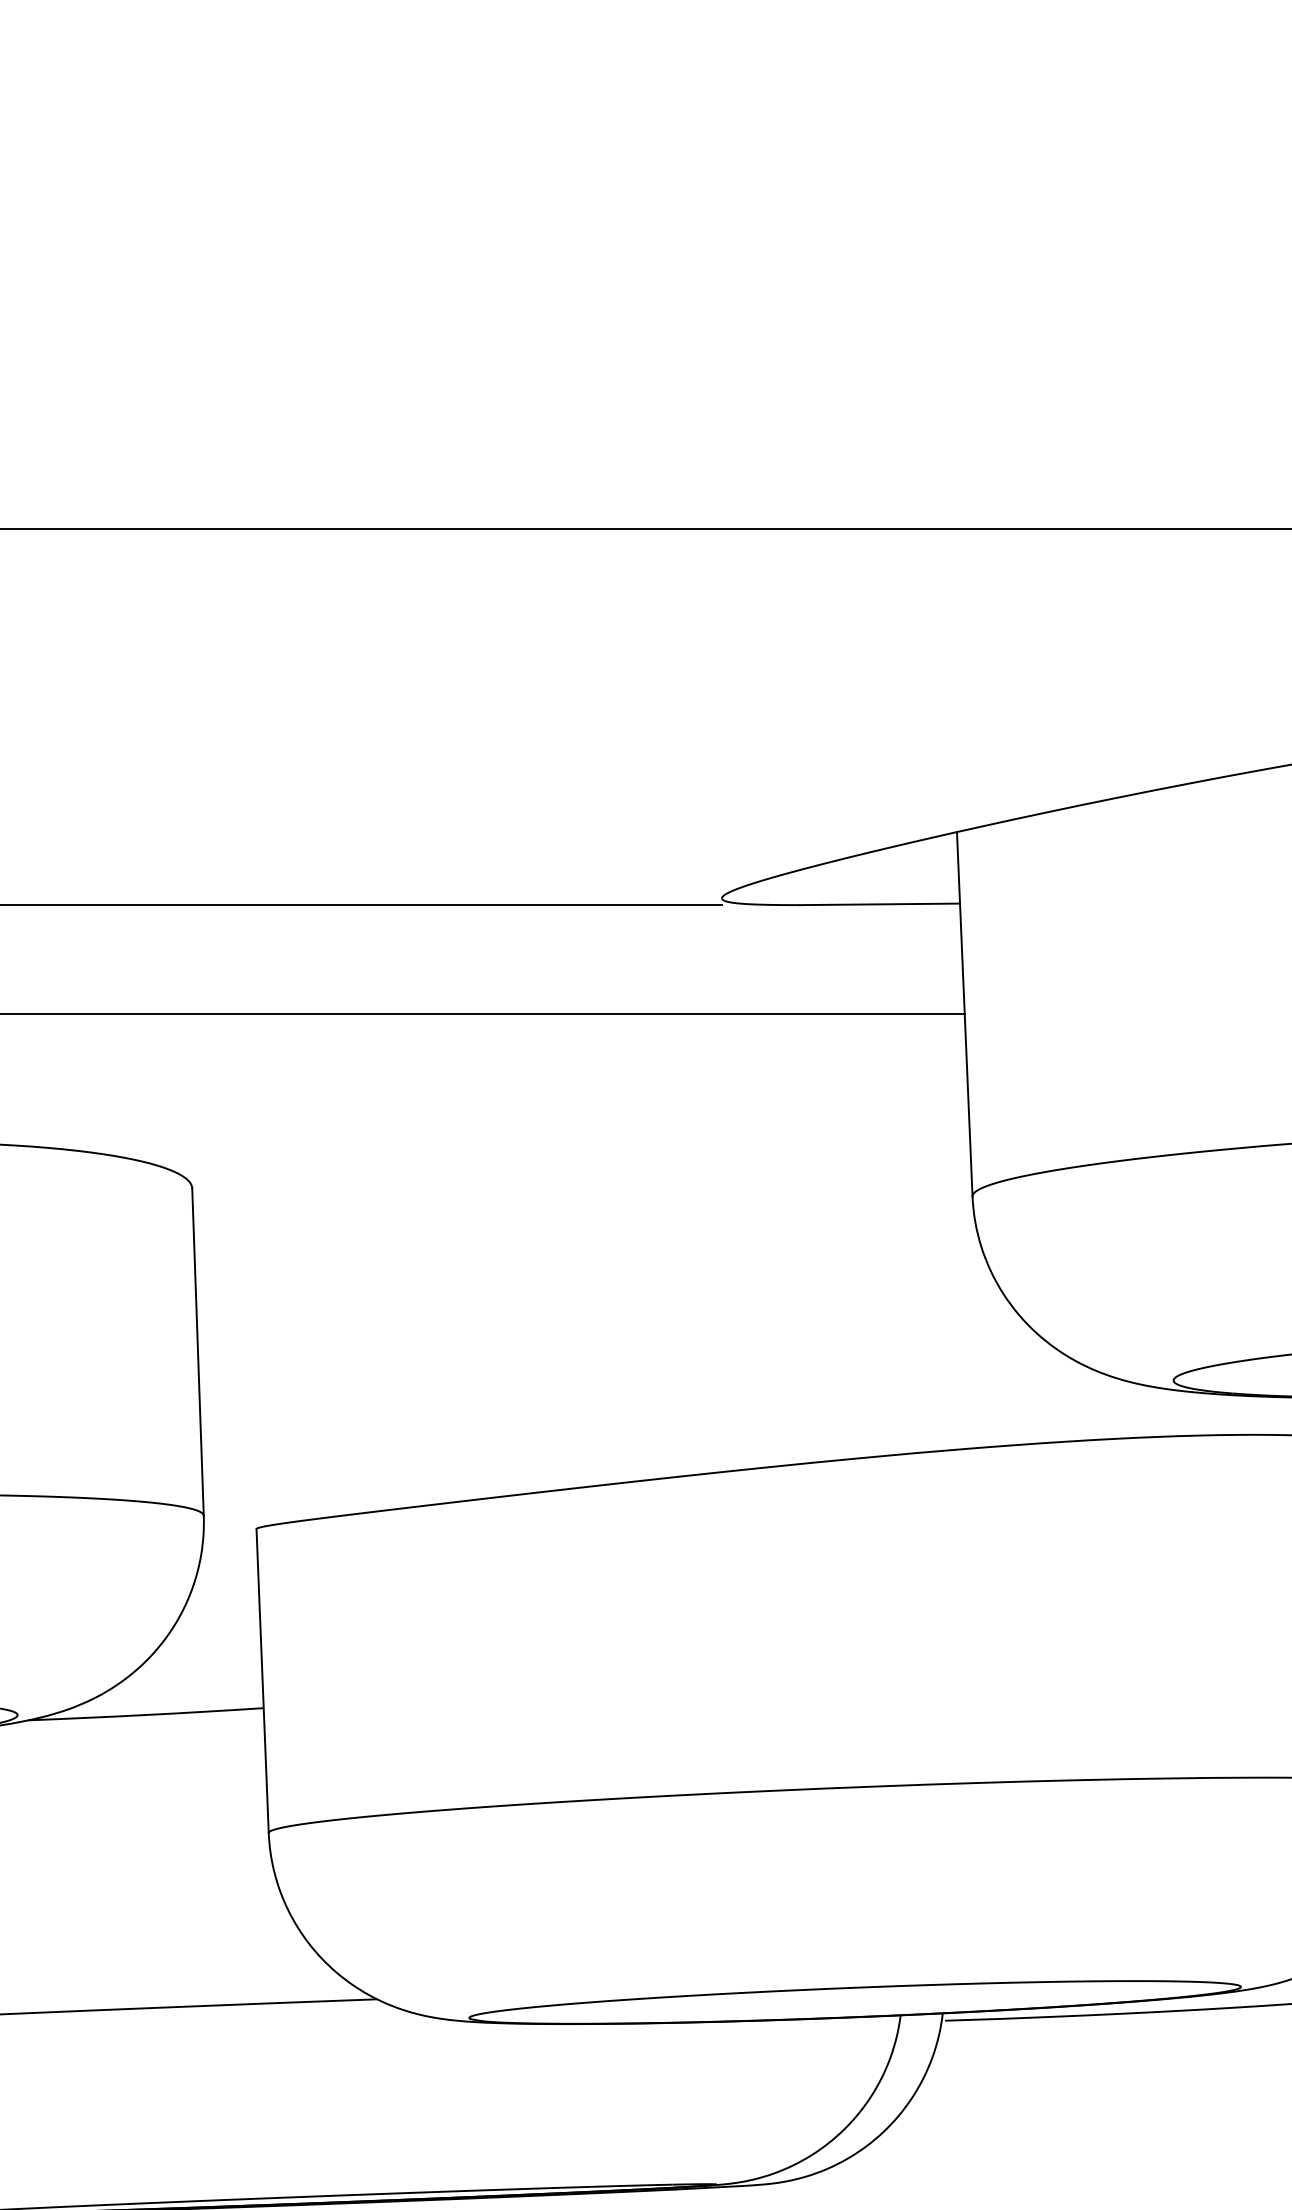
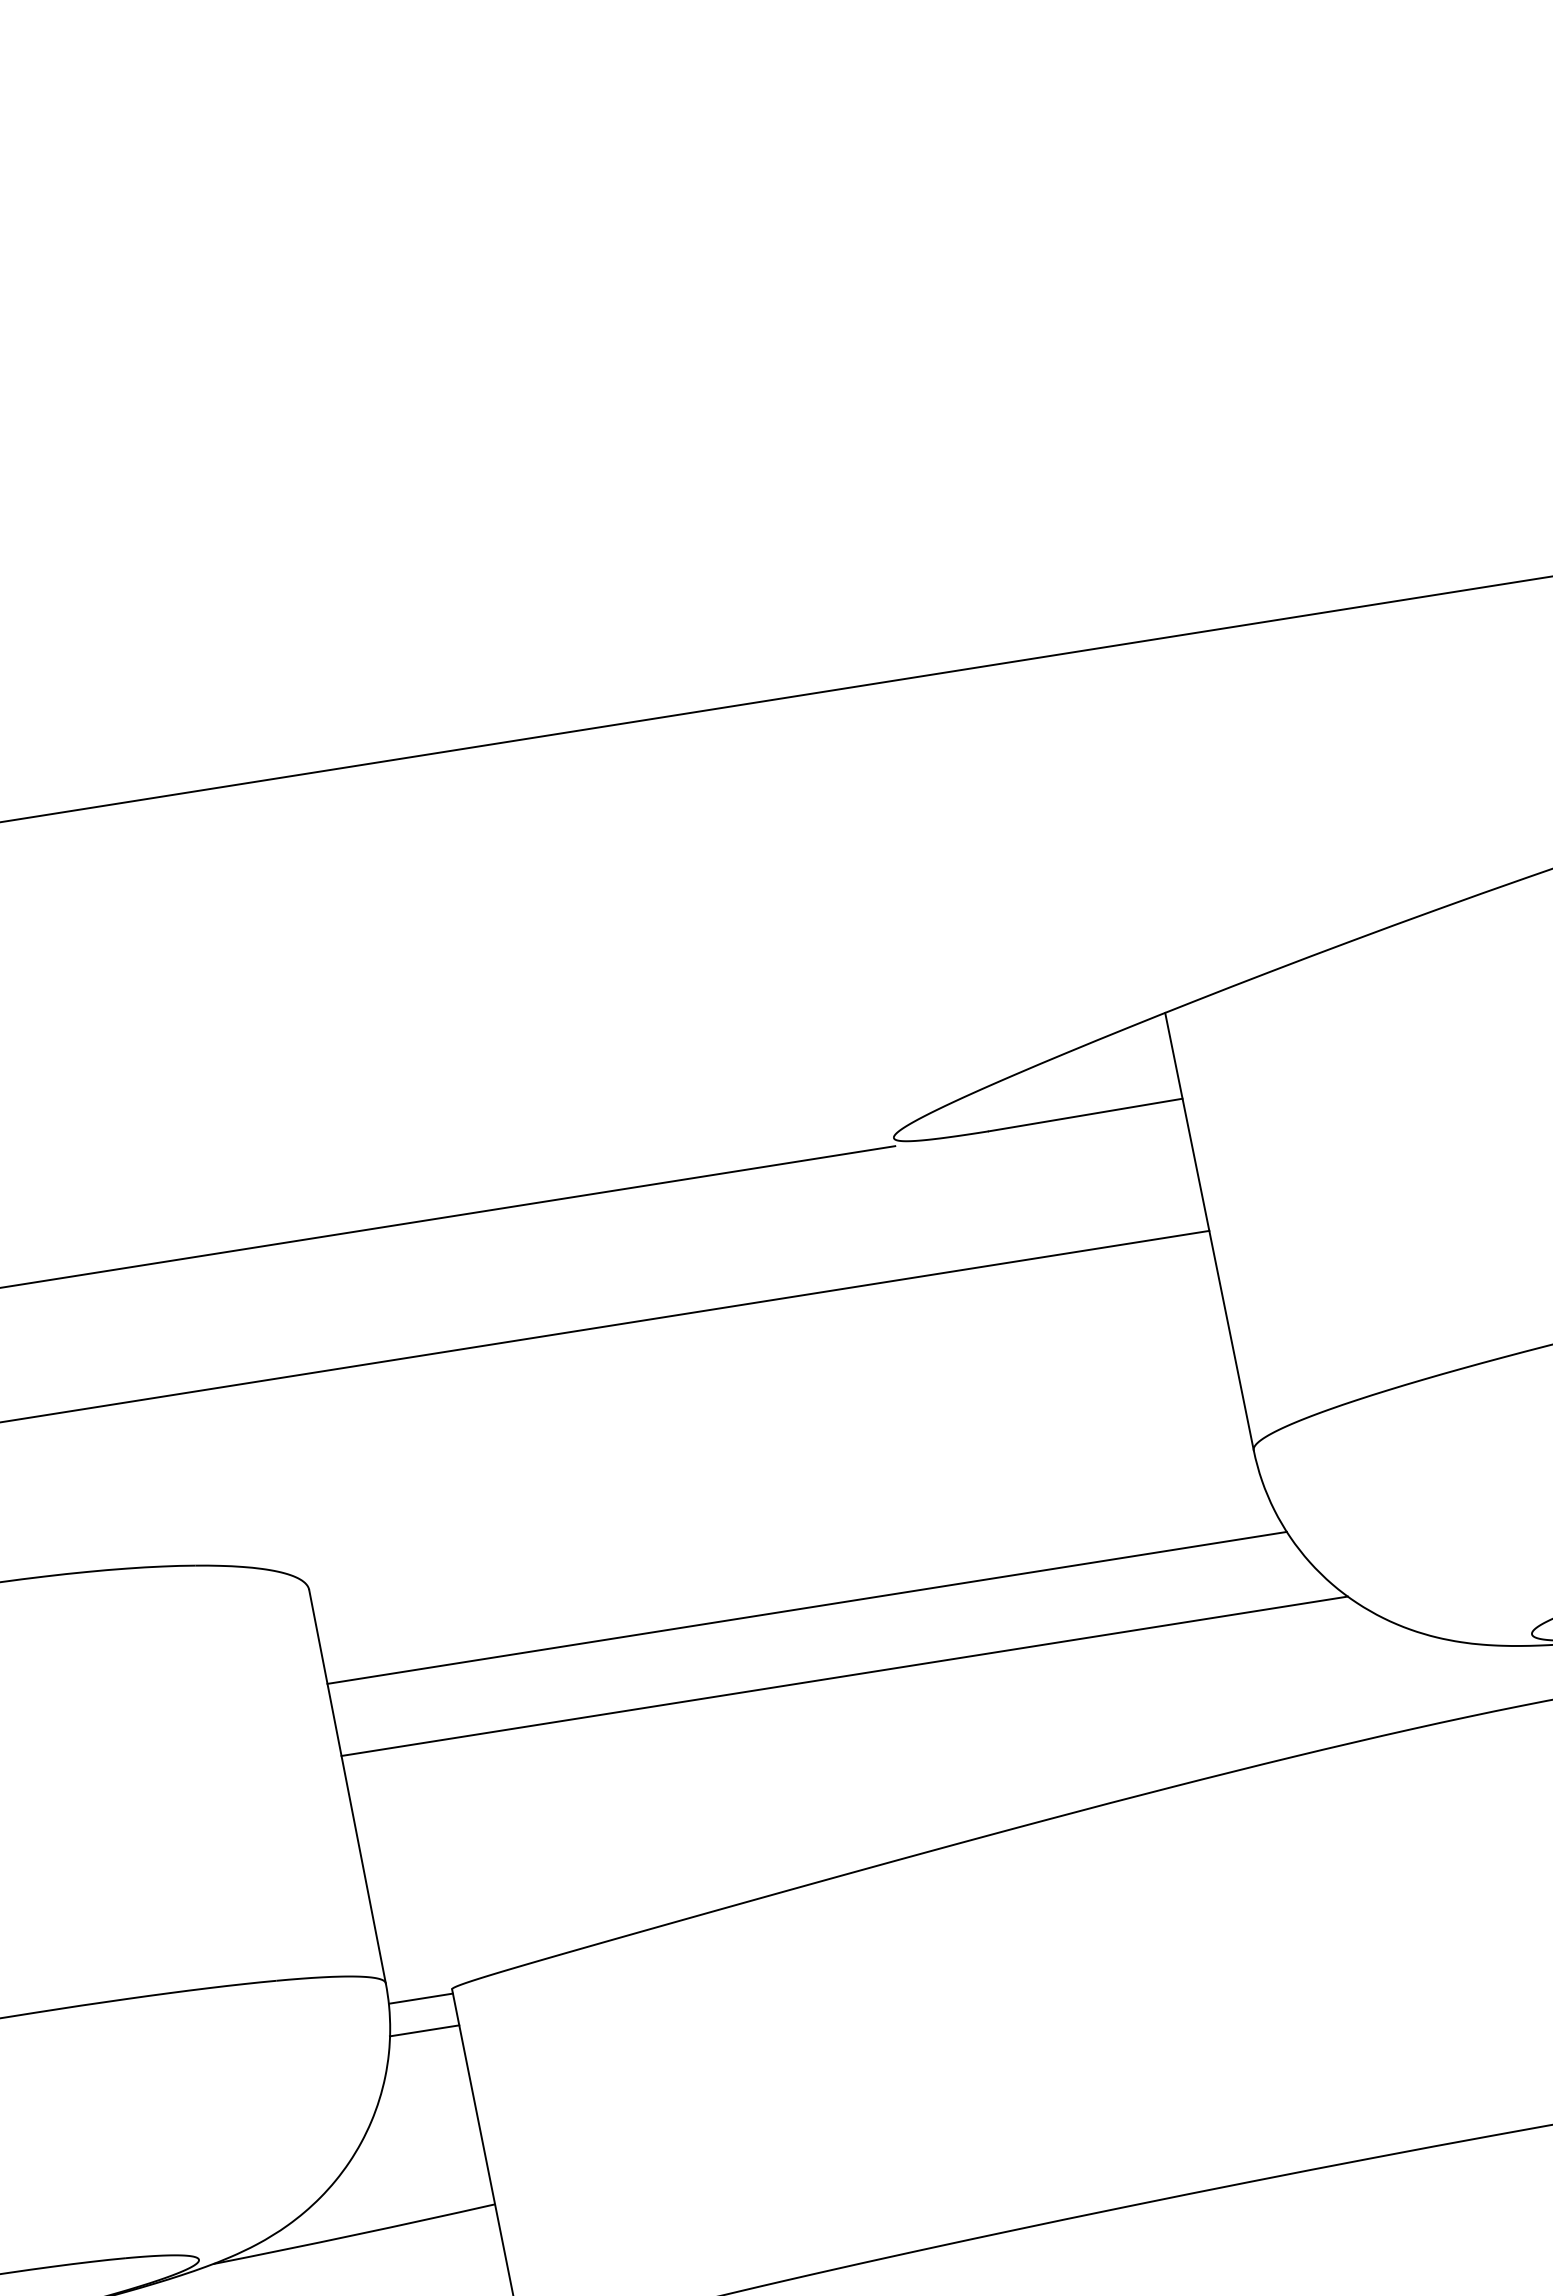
line: (591, 1266) -> (806, 1607), added
line: (613, 1326) -> (844, 1676), added
line: (229, 1532) -> (420, 1998), added
line: (228, 1559) -> (424, 2031), added

